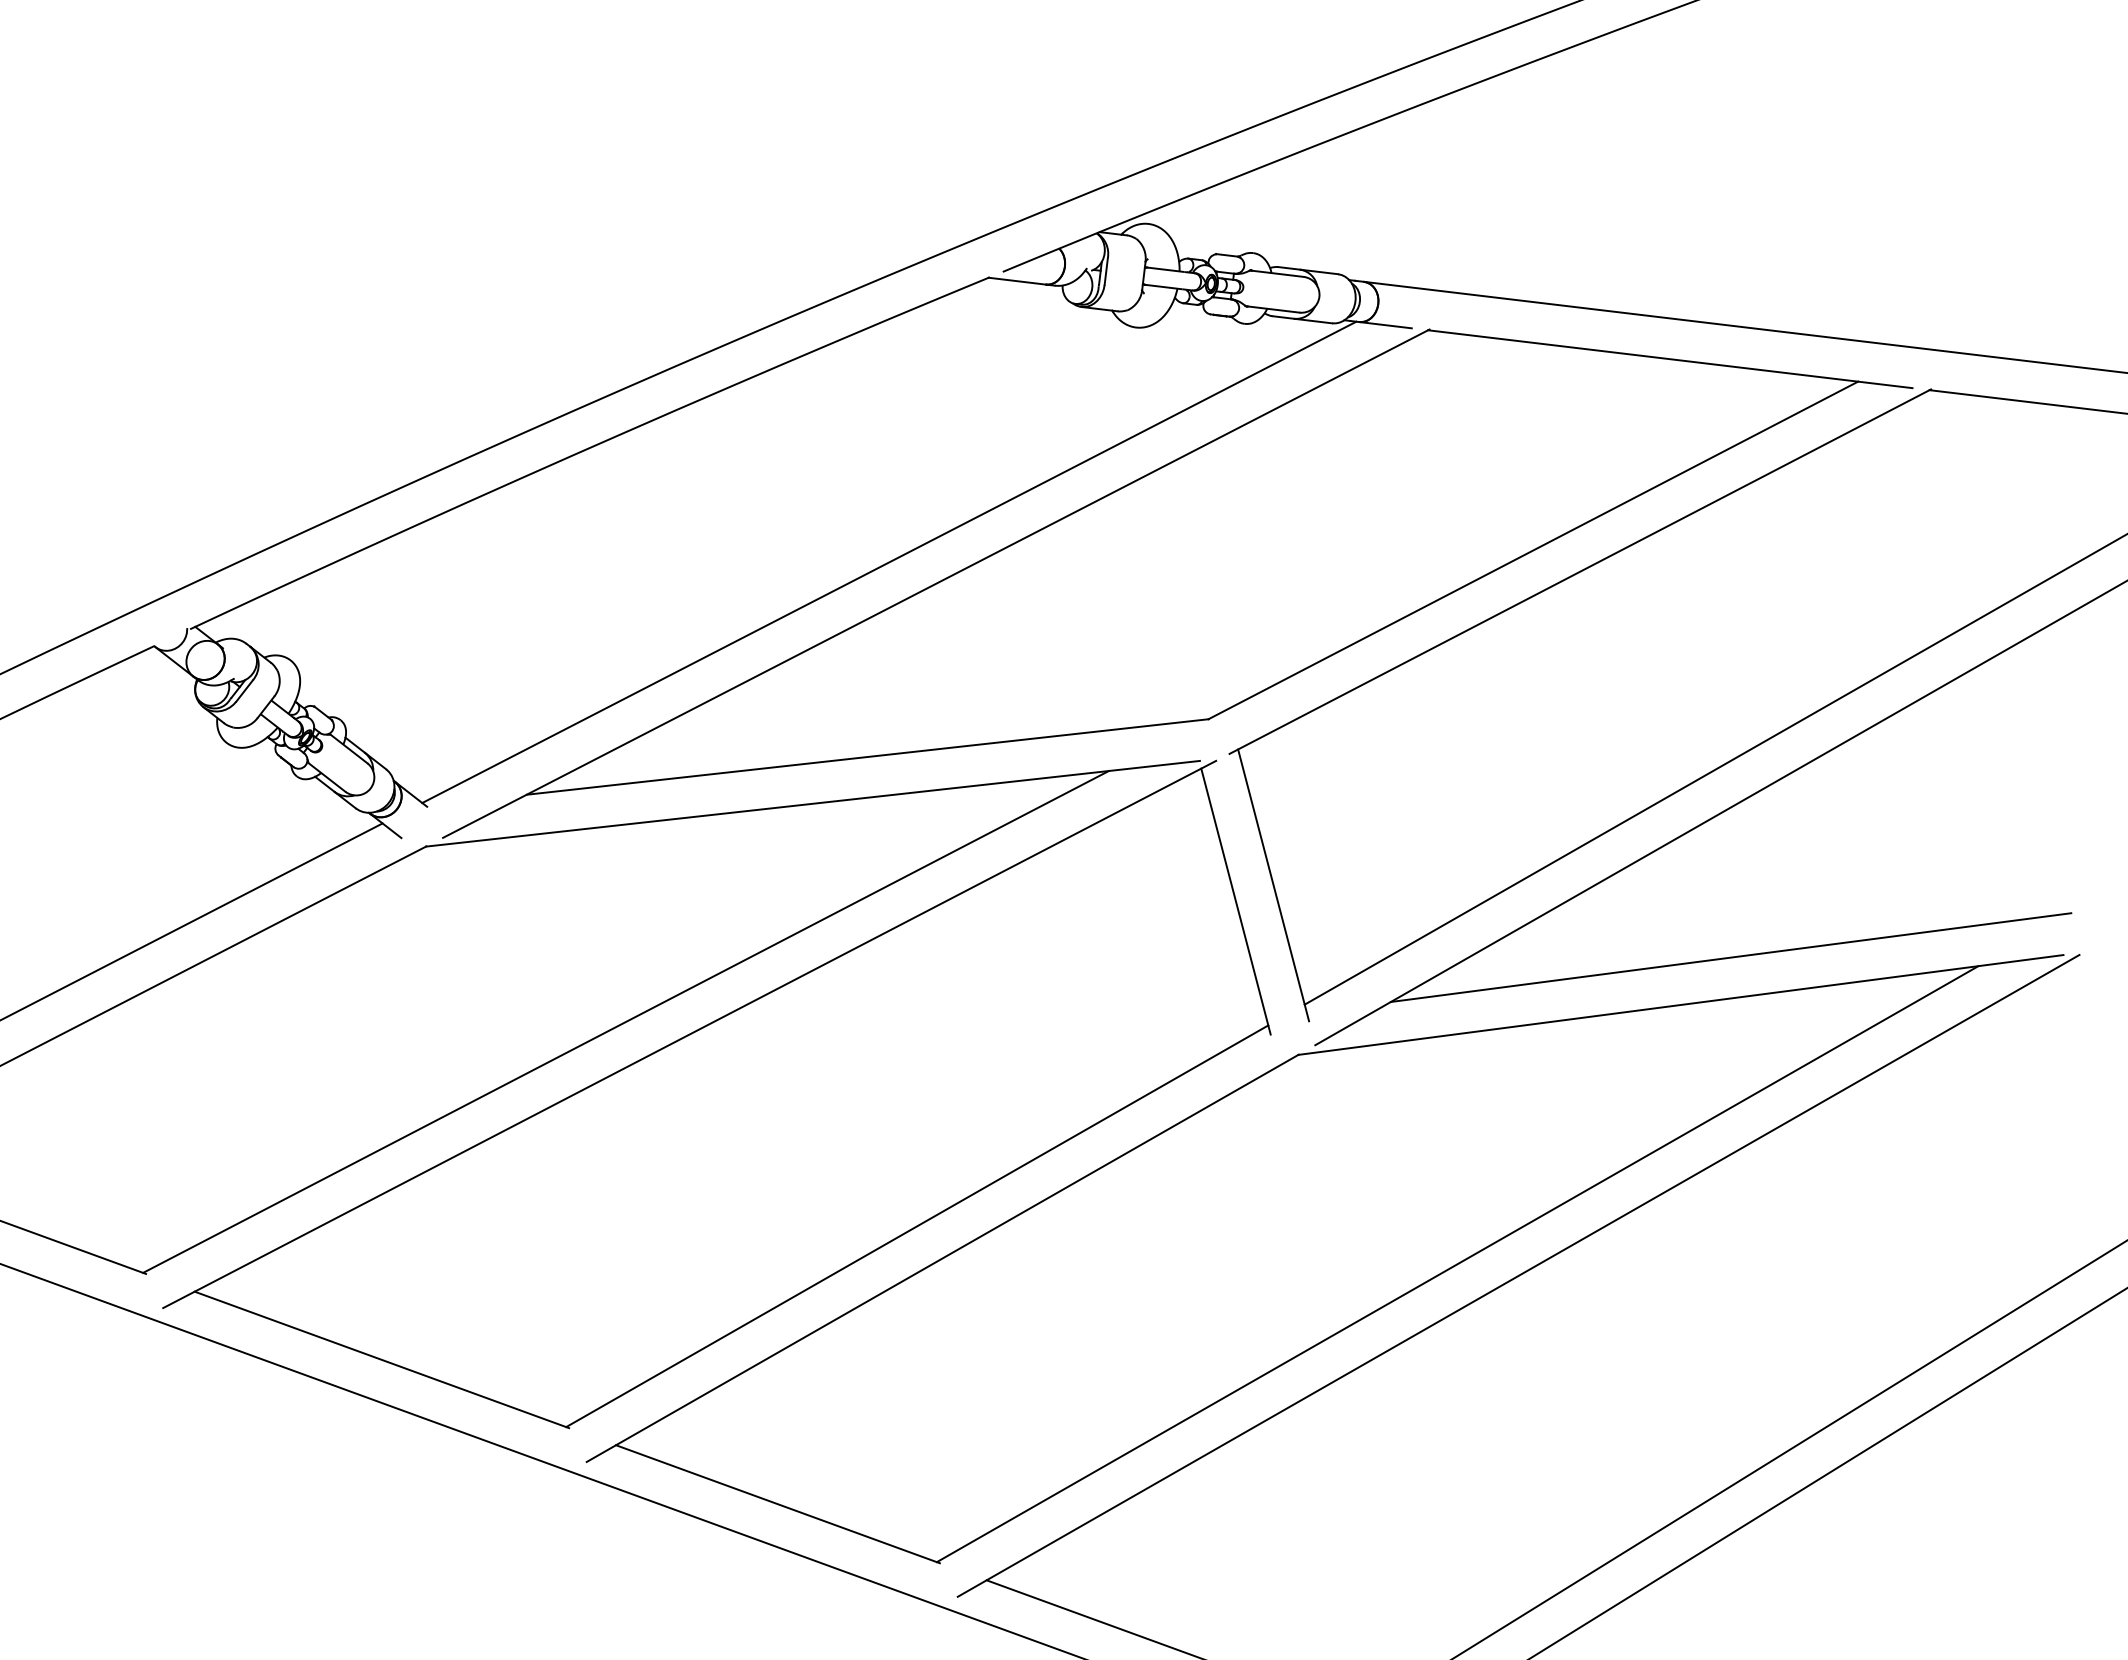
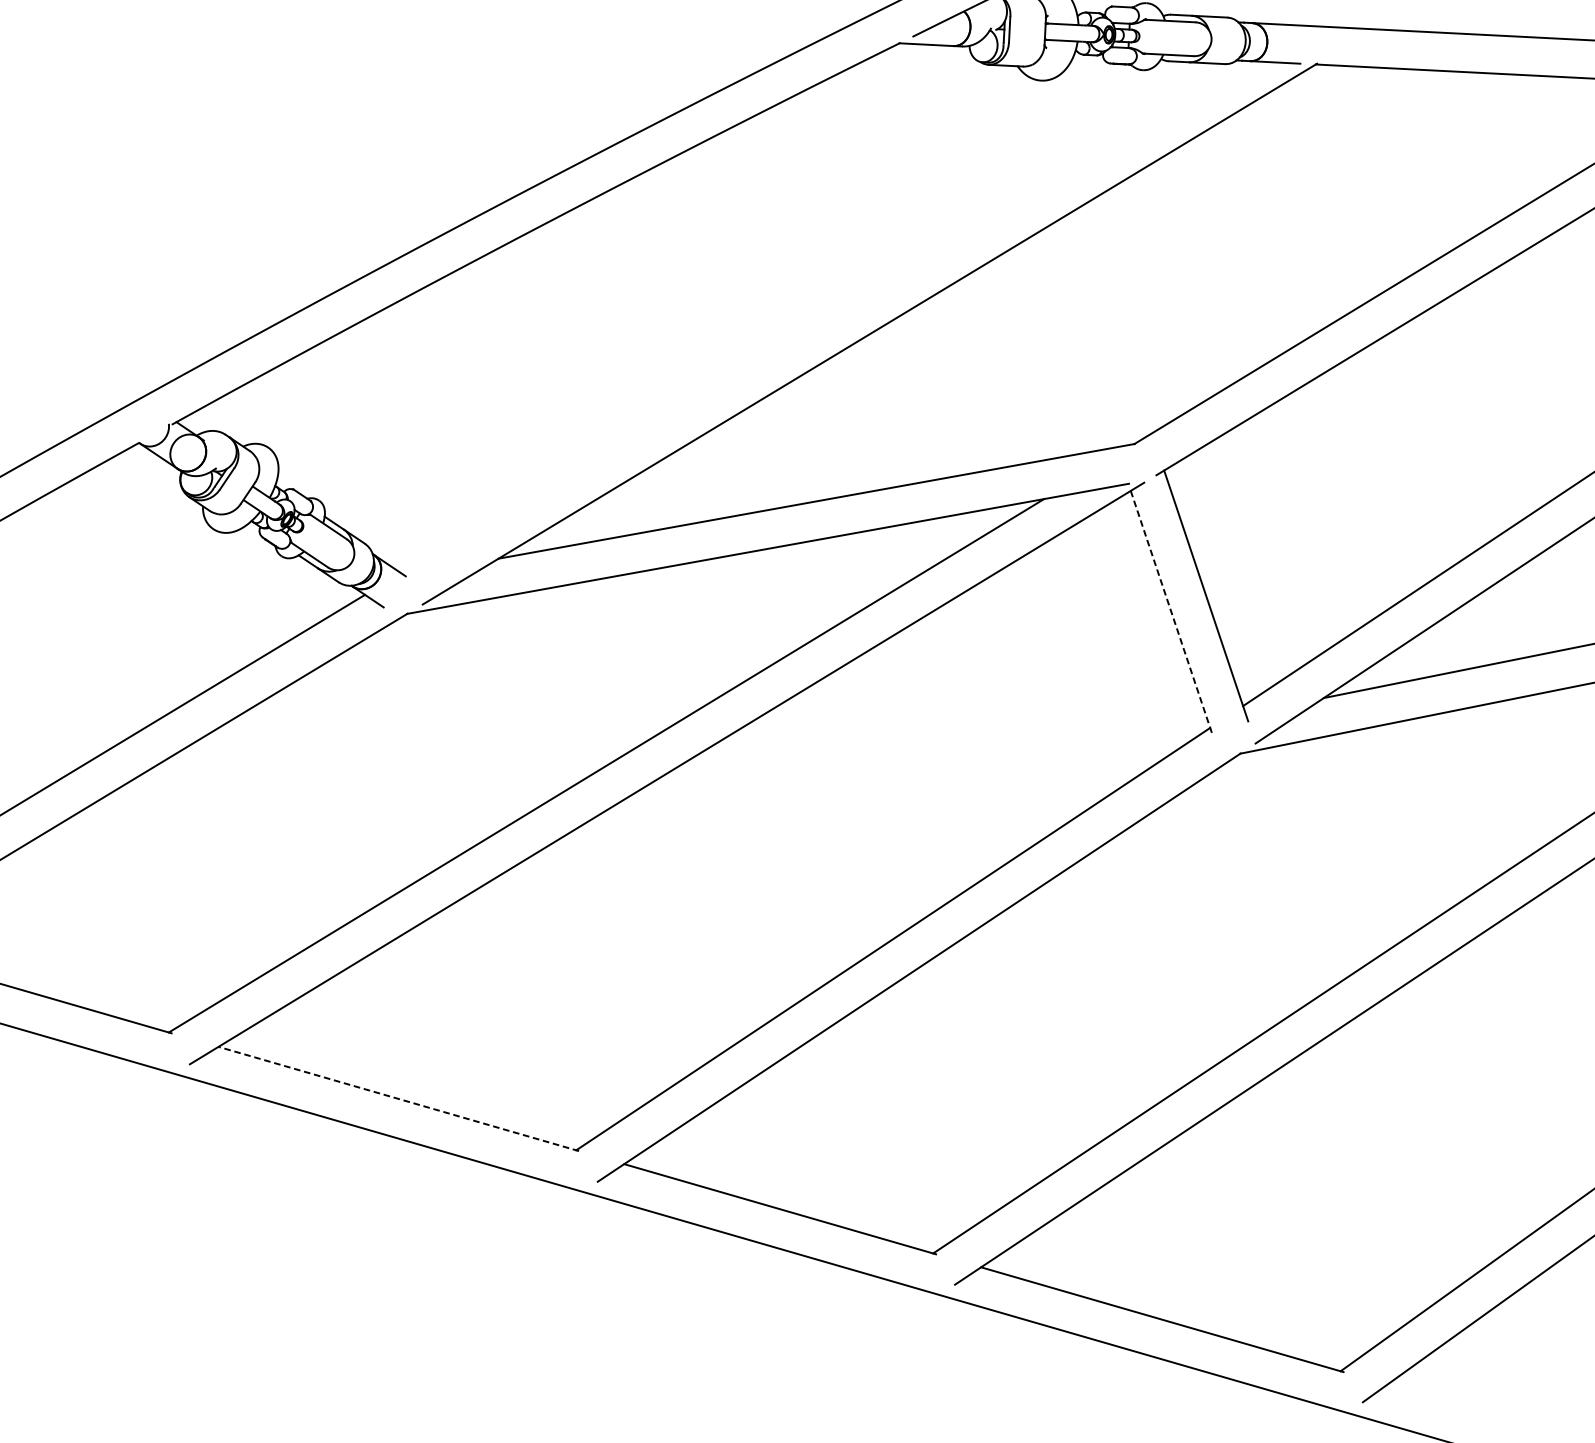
line: (889, 562) -> (824, 317), removed
line: (1236, 902) -> (1172, 614), solid -> dashed
line: (381, 1359) -> (398, 1098), solid -> dashed

